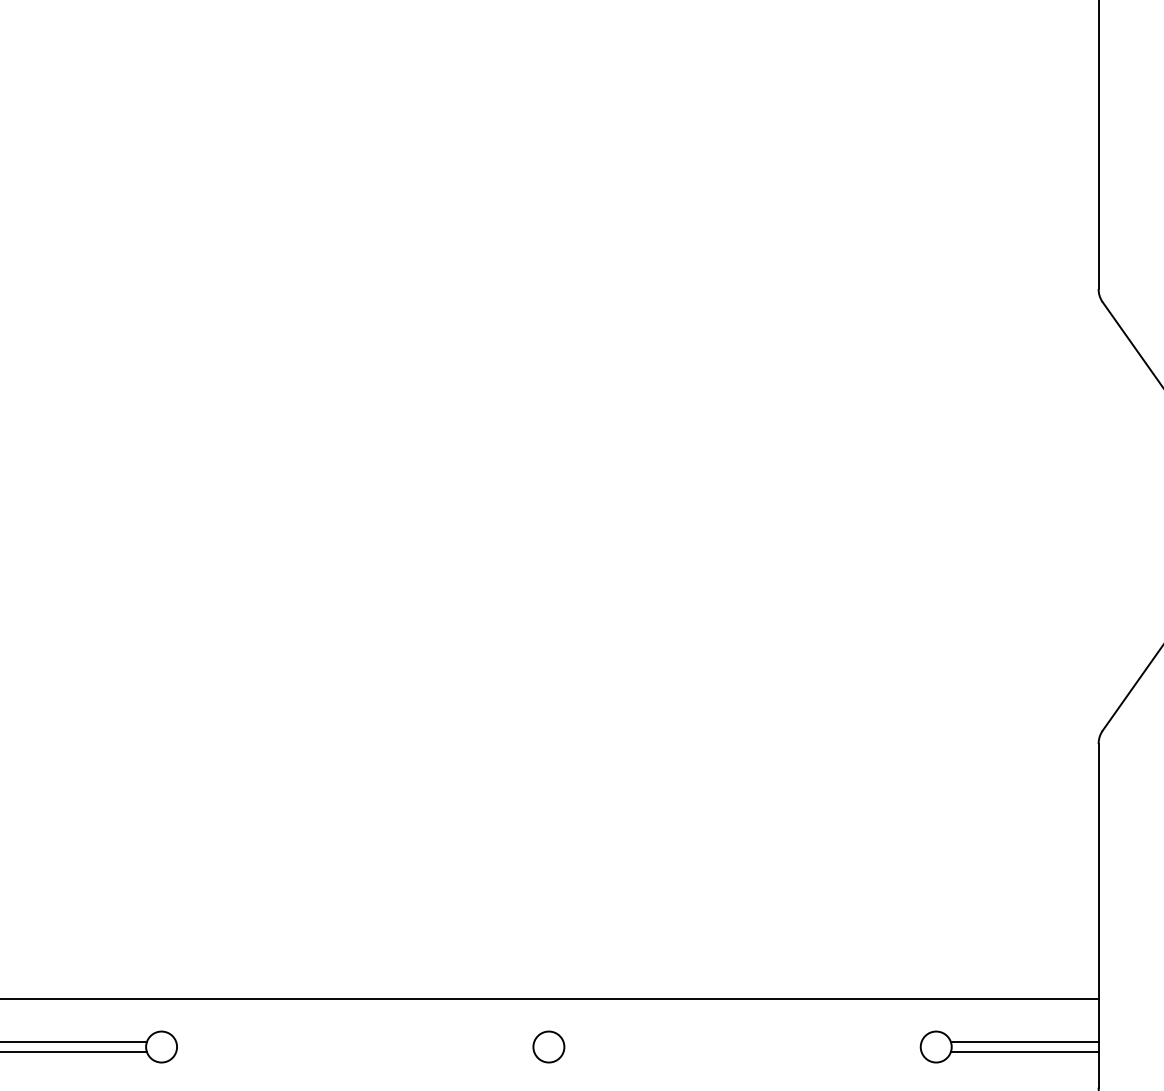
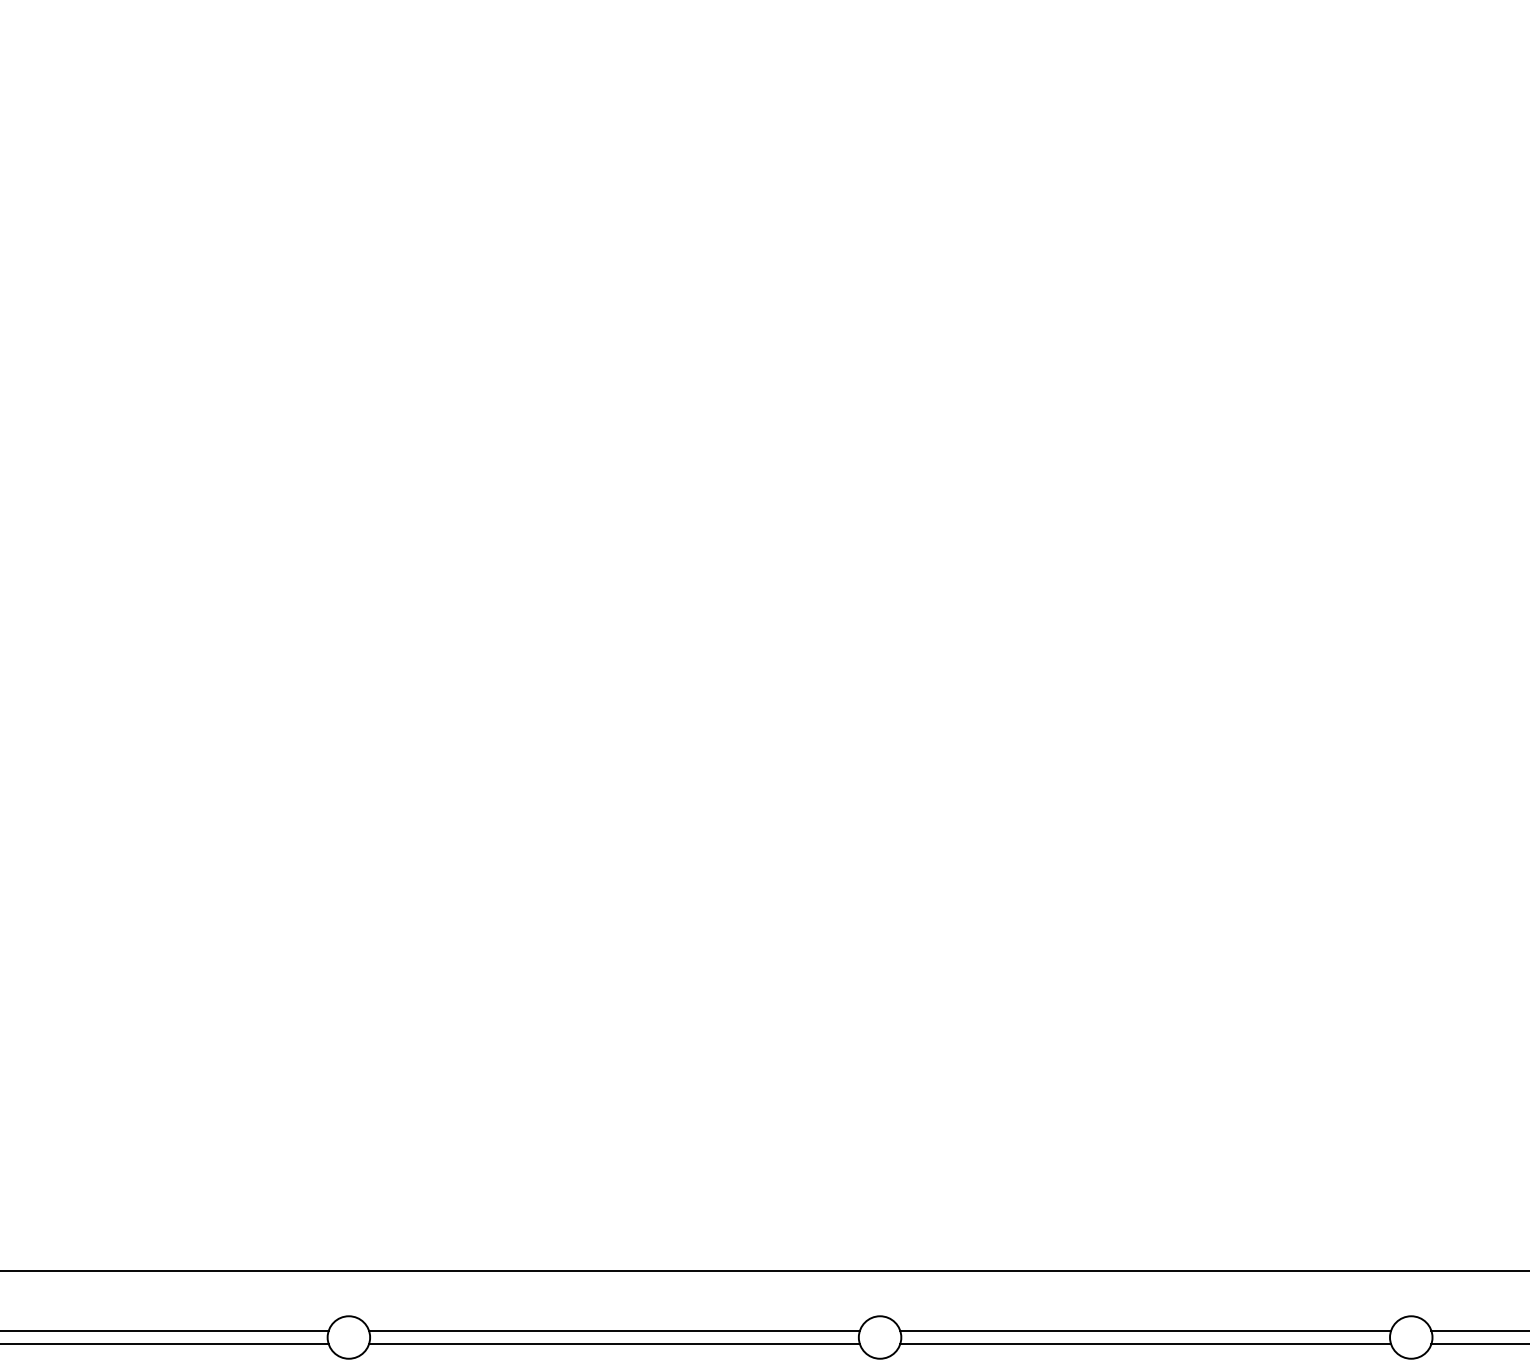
line: (355, 1042) -> (614, 1331), added
line: (742, 1042) -> (1145, 1331), added
line: (355, 1051) -> (614, 1343), added
line: (742, 1051) -> (1145, 1343), added

